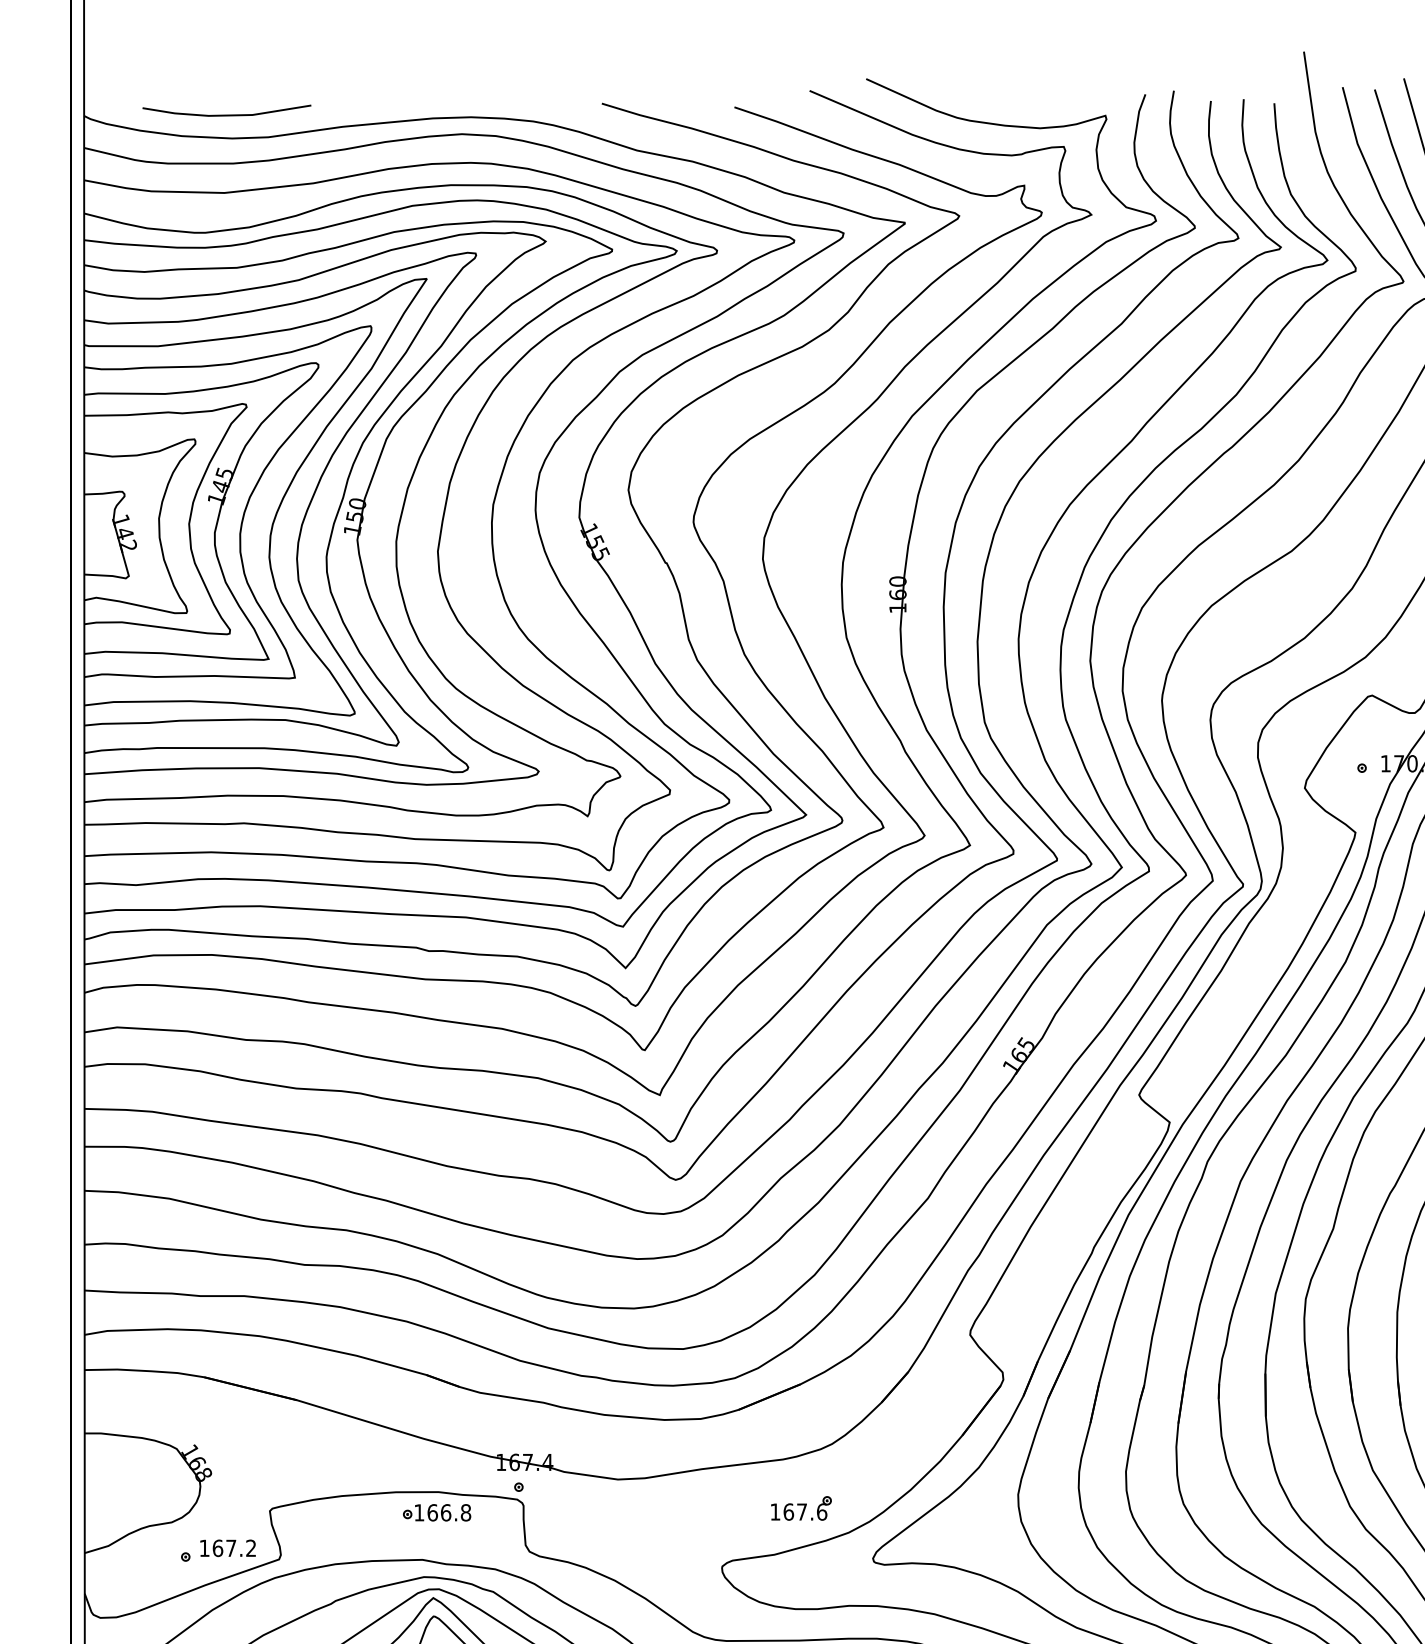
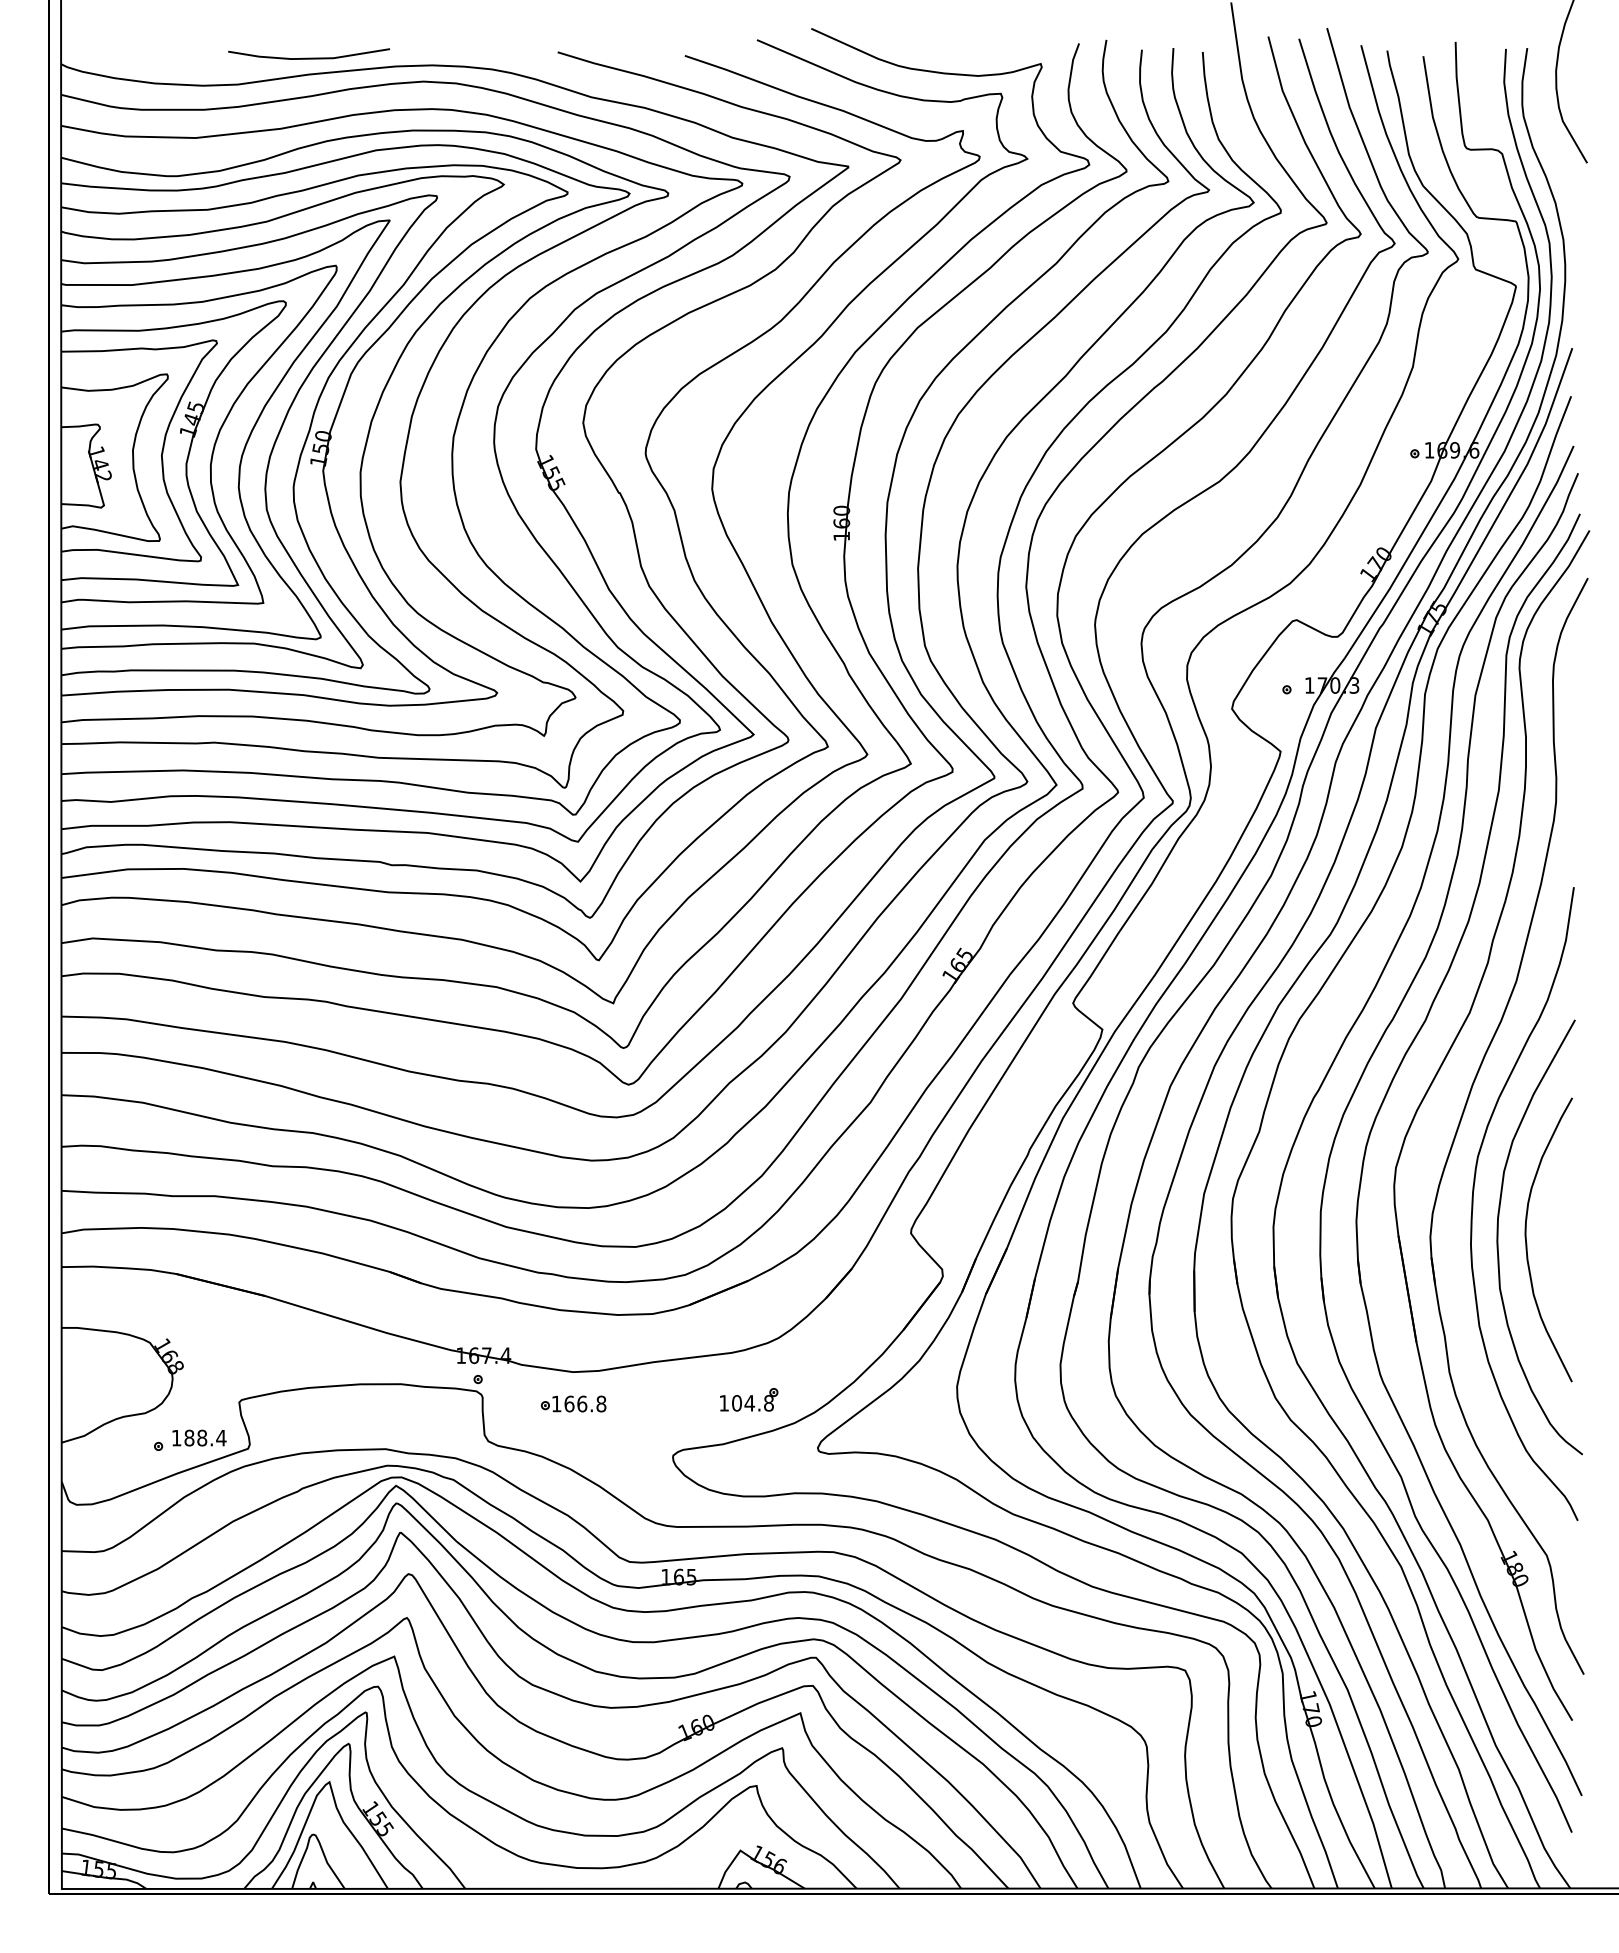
line: (227, 114) -> (309, 57), moved
part: (436, 1512) -> (573, 1403), moved
text: (805, 1512) -> (753, 1403), 167.6 -> 104.8
text: (234, 1547) -> (205, 1437), 167.2 -> 188.4

